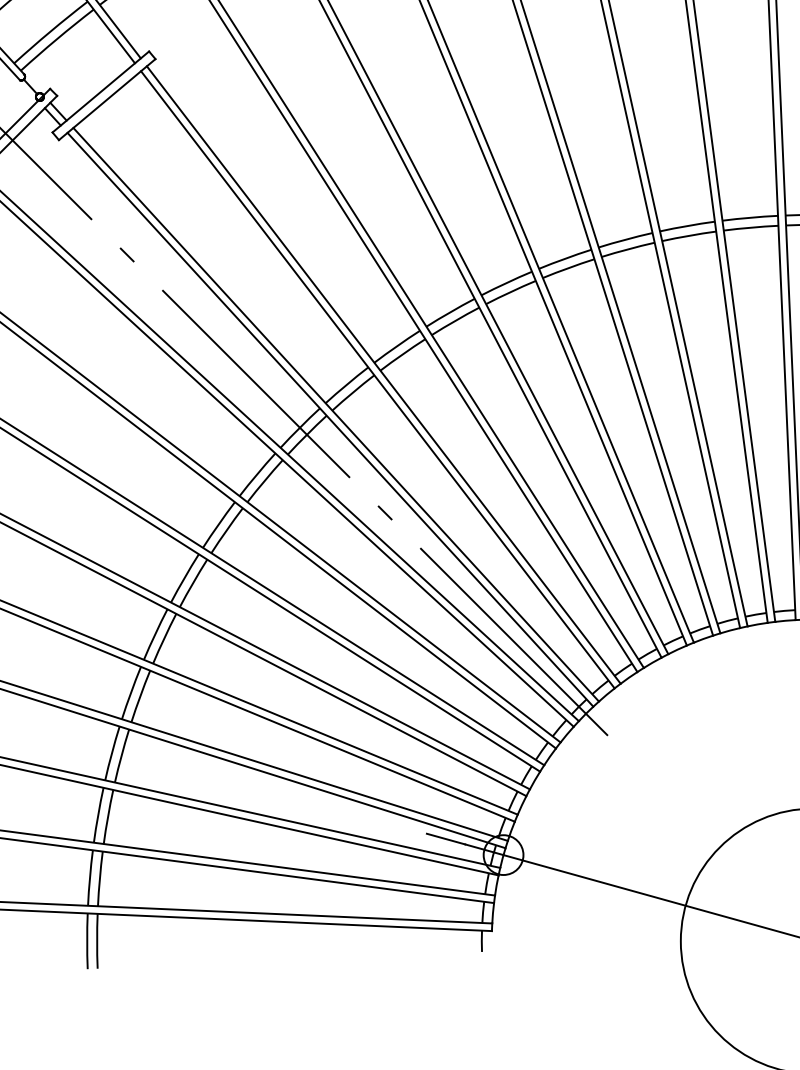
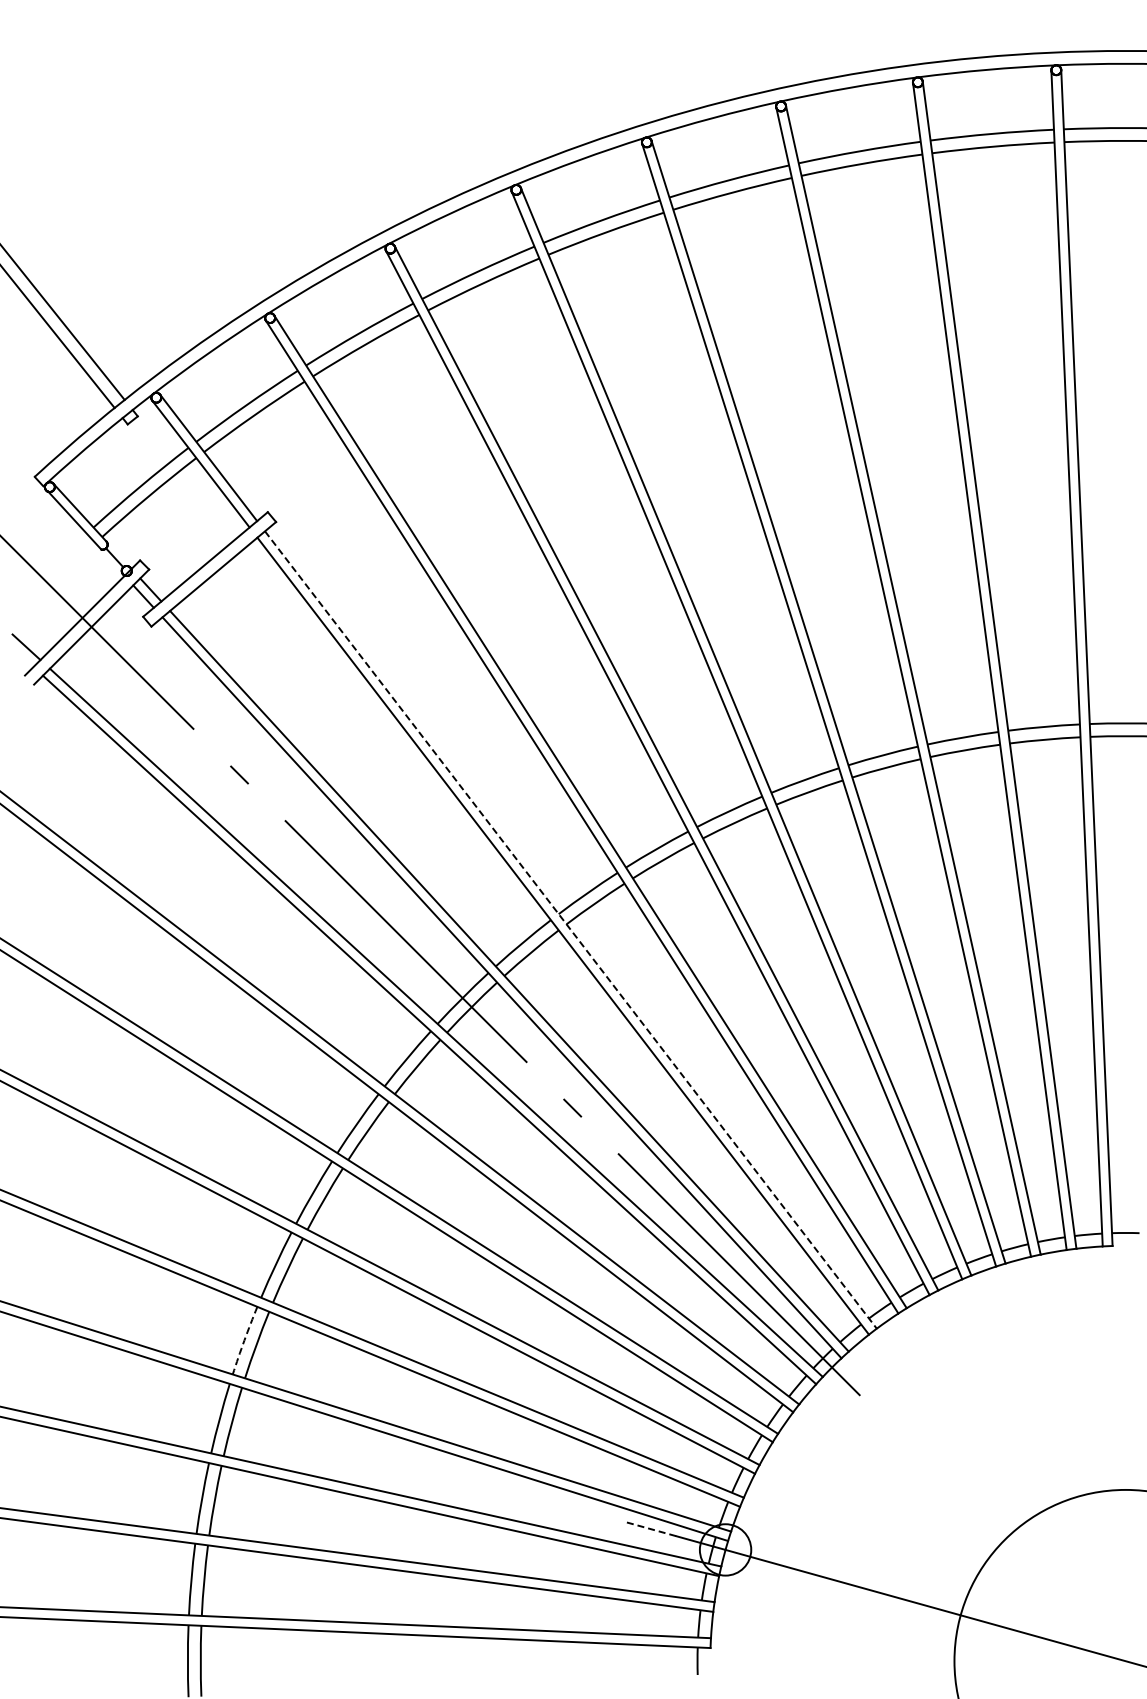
line: (384, 375) -> (571, 930), solid -> dashed
arc: (131, 692) -> (244, 1340), solid -> dashed
line: (446, 839) -> (651, 1529), solid -> dashed

